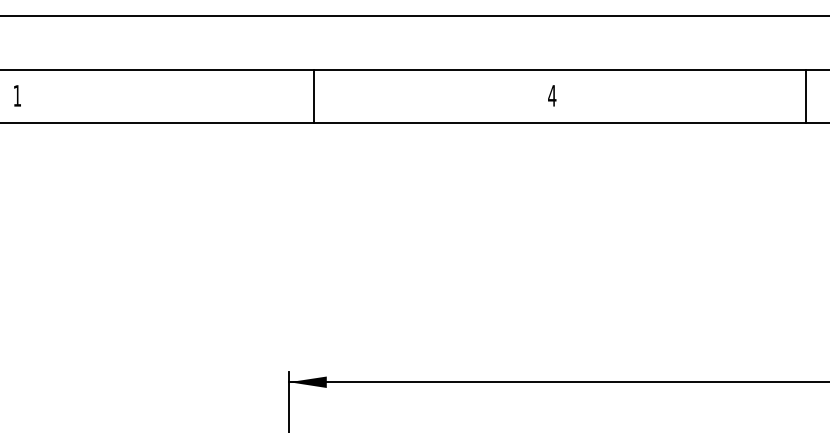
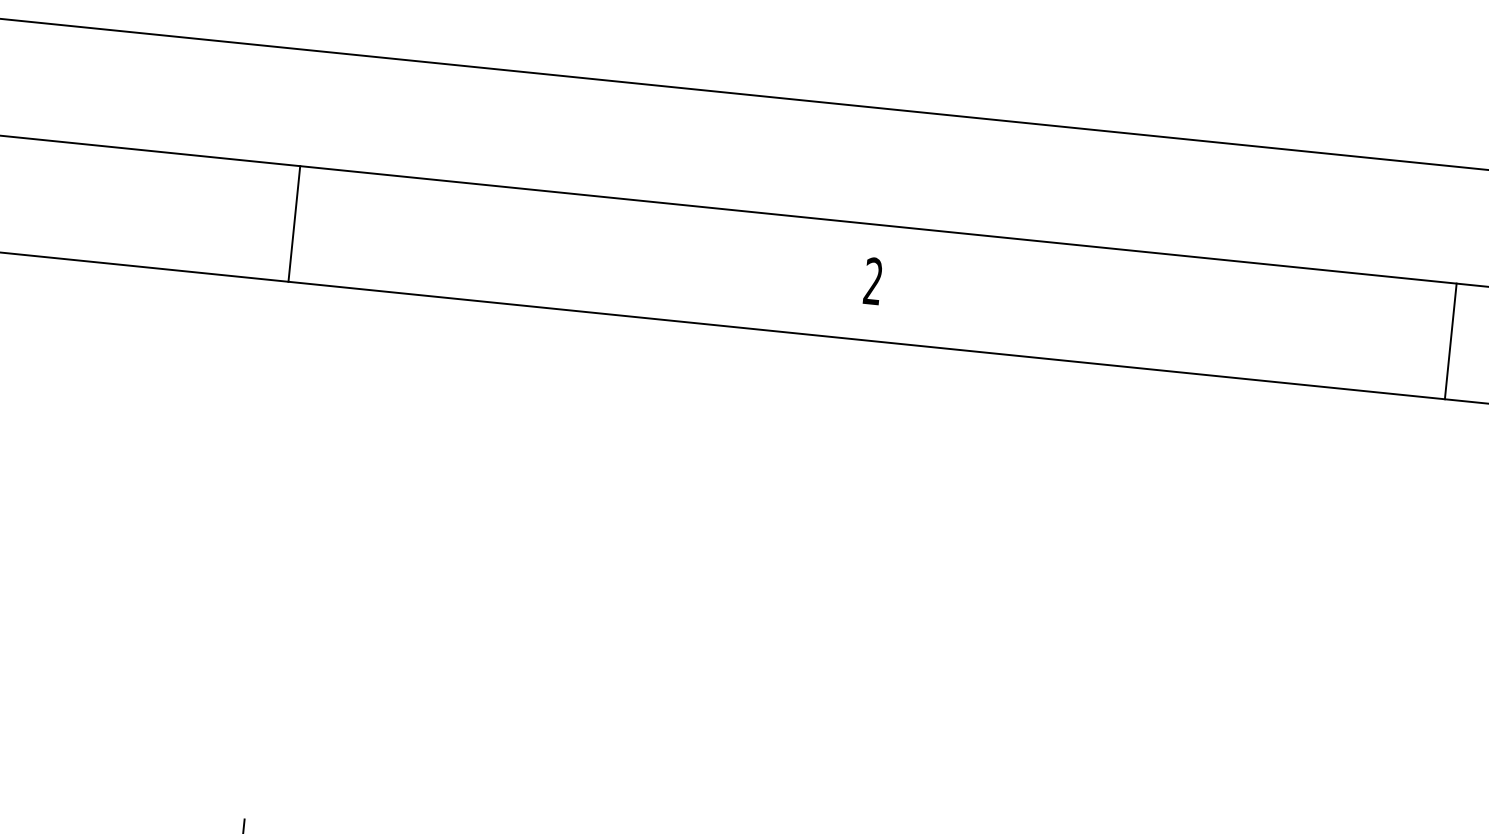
text: (552, 95) -> (873, 280), 4 -> 2
line: (314, 96) -> (294, 224), moved
line: (805, 96) -> (1450, 341), moved

